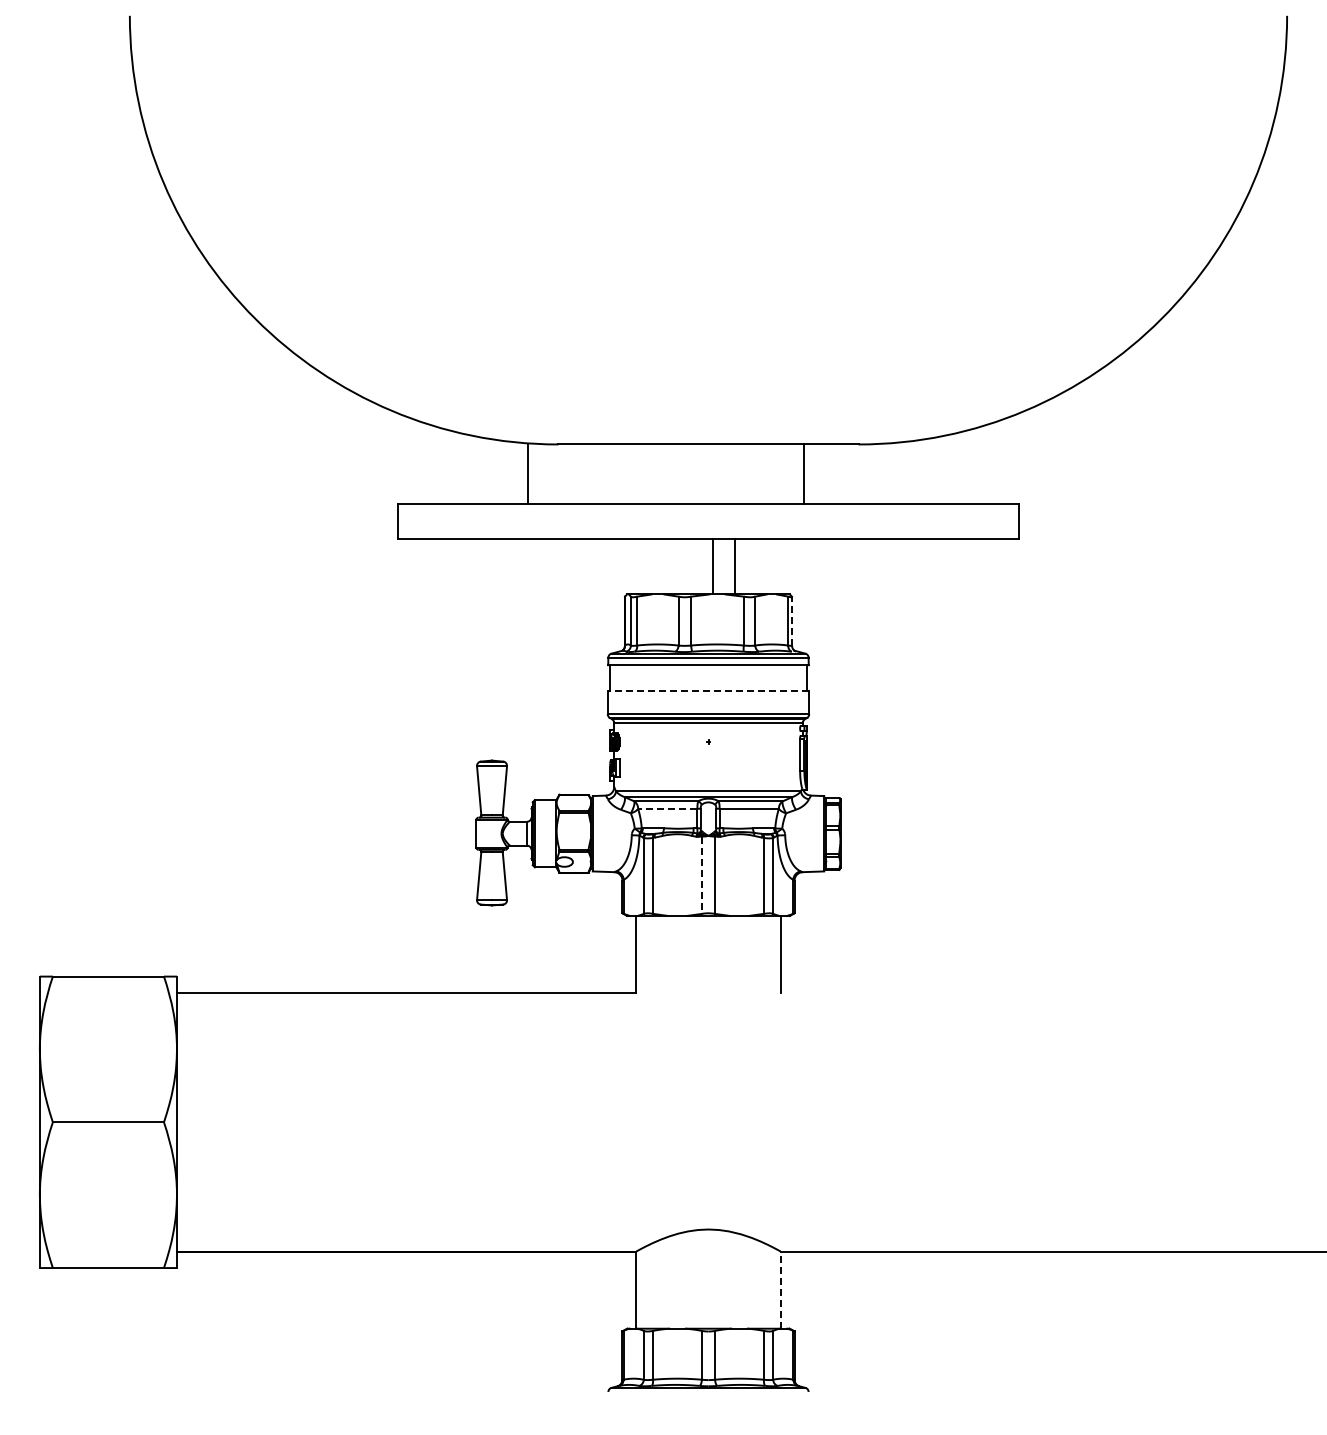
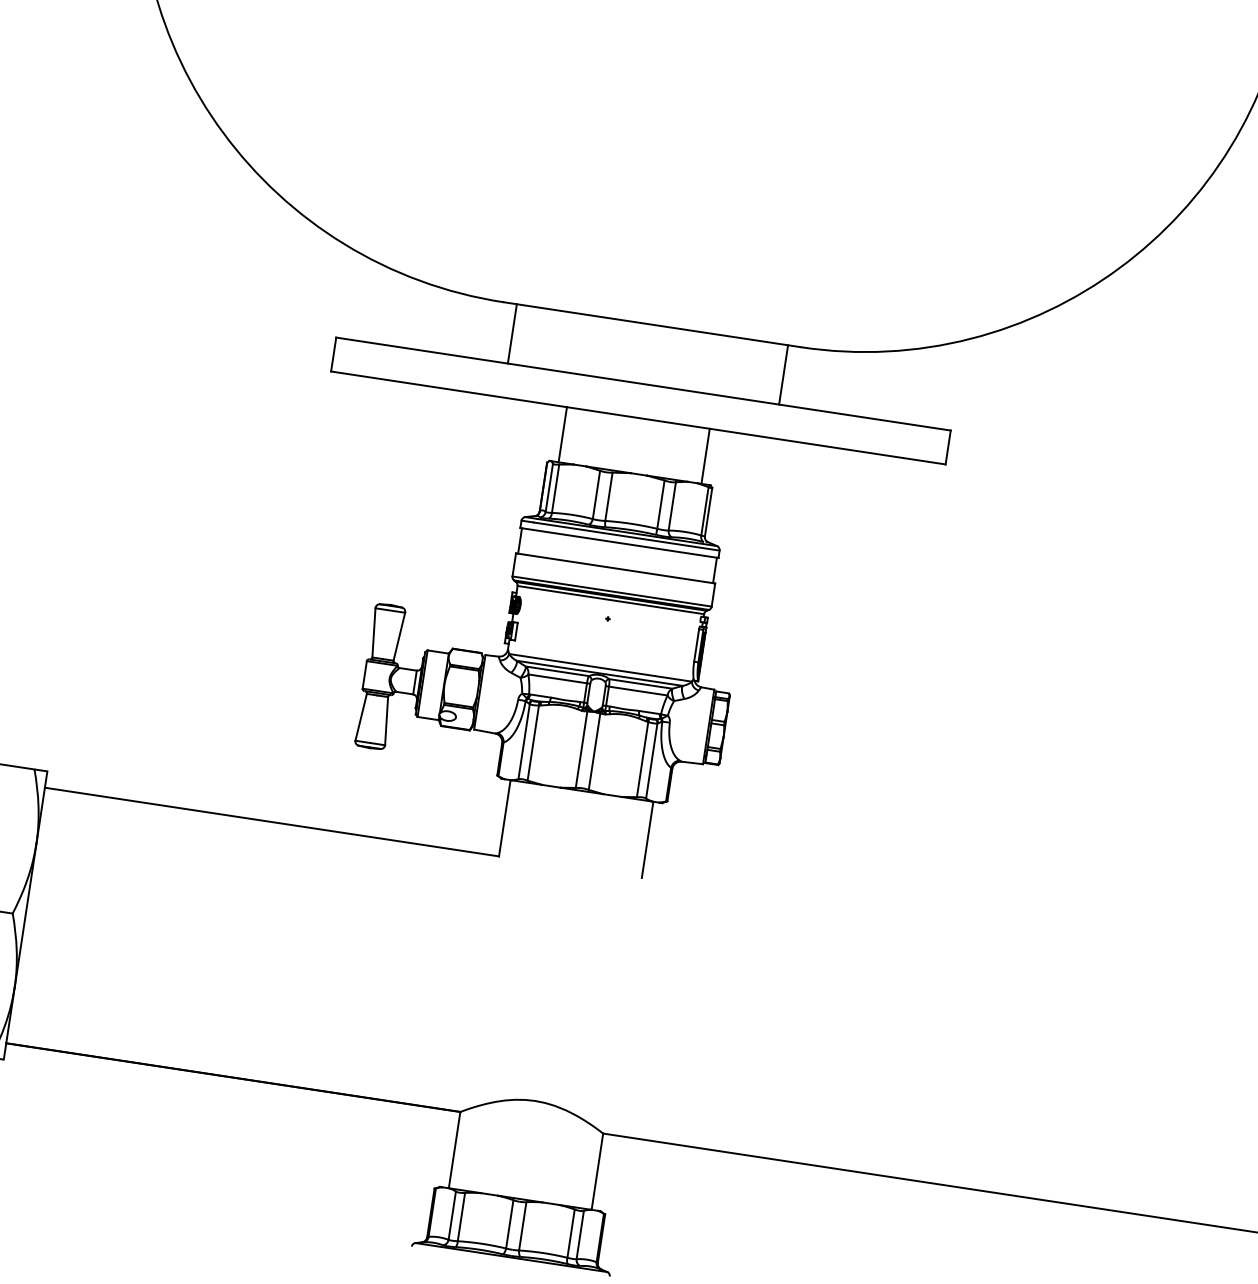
line: (528, 474) -> (512, 333), moved
line: (803, 474) -> (783, 374), moved
line: (713, 566) -> (563, 434), moved
line: (734, 566) -> (705, 456), moved
line: (792, 620) -> (709, 511), dashed -> solid
line: (708, 690) -> (615, 568), dashed -> solid
line: (667, 808) -> (557, 678), dashed -> solid
line: (701, 875) -> (581, 749), dashed -> solid
line: (780, 1290) -> (597, 1172), dashed -> solid

